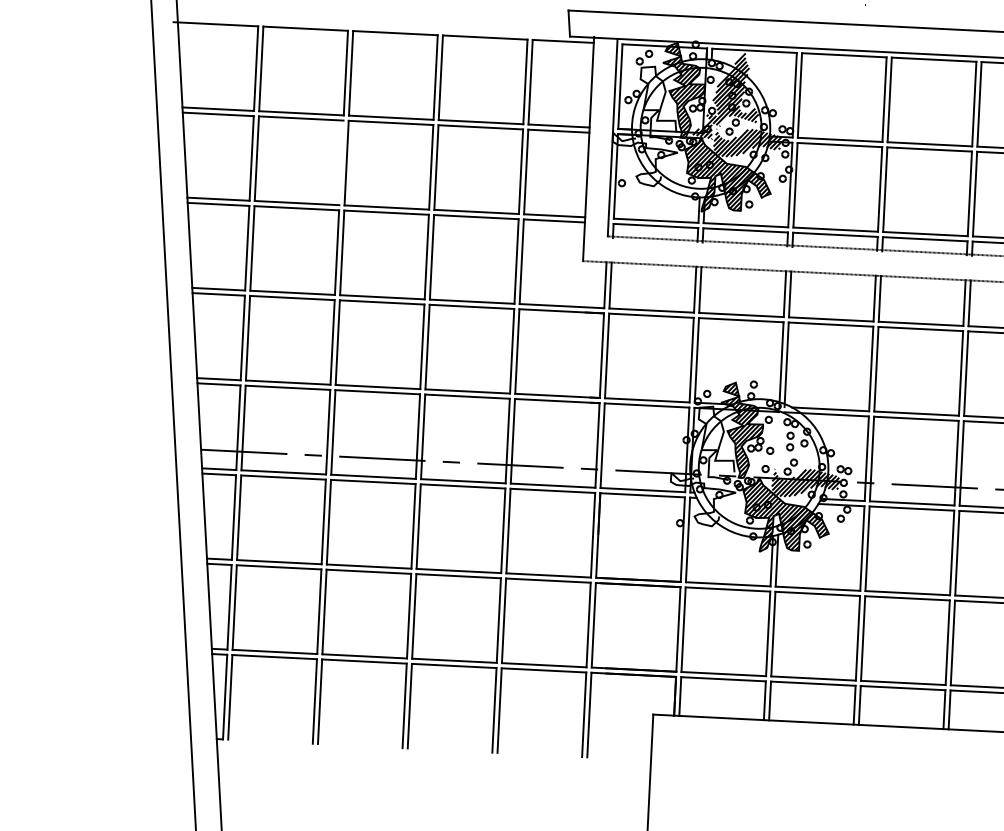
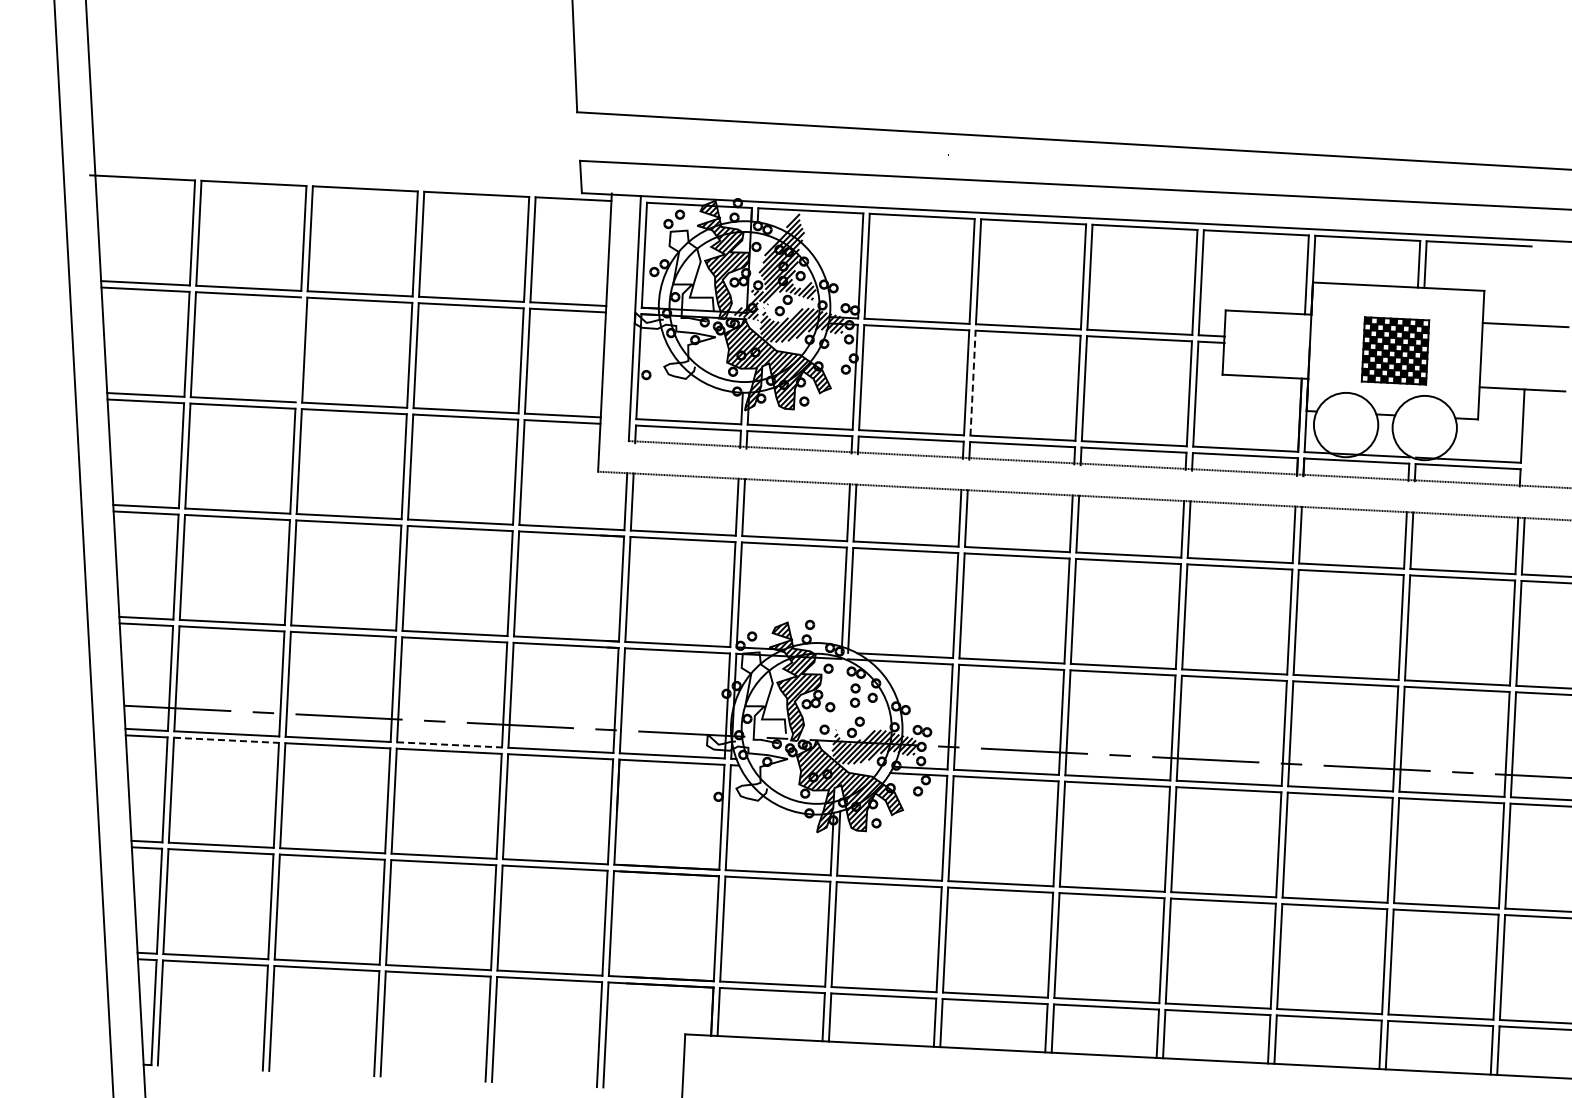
line: (885, 189) -> (973, 383), solid -> dashed
line: (283, 477) -> (226, 740), solid -> dashed
line: (463, 480) -> (449, 744), solid -> dashed

